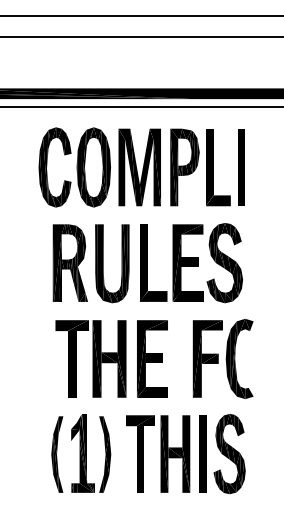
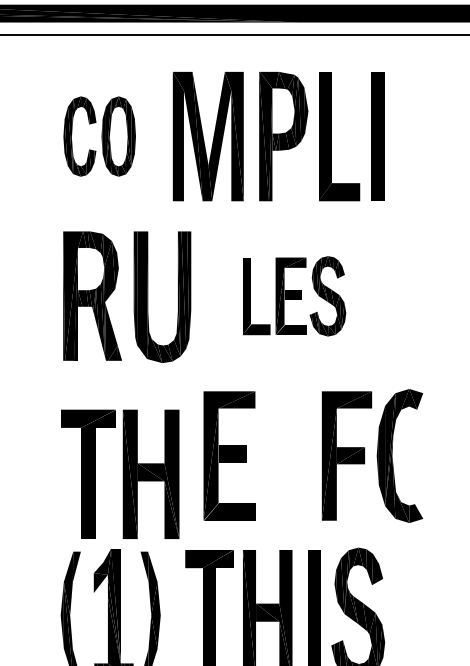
part: (74, 167) -> (99, 136), size x0.6
part: (191, 263) -> (294, 296), size x0.6
part: (90, 358) -> (119, 473), moved
part: (222, 358) -> (371, 455), moved

